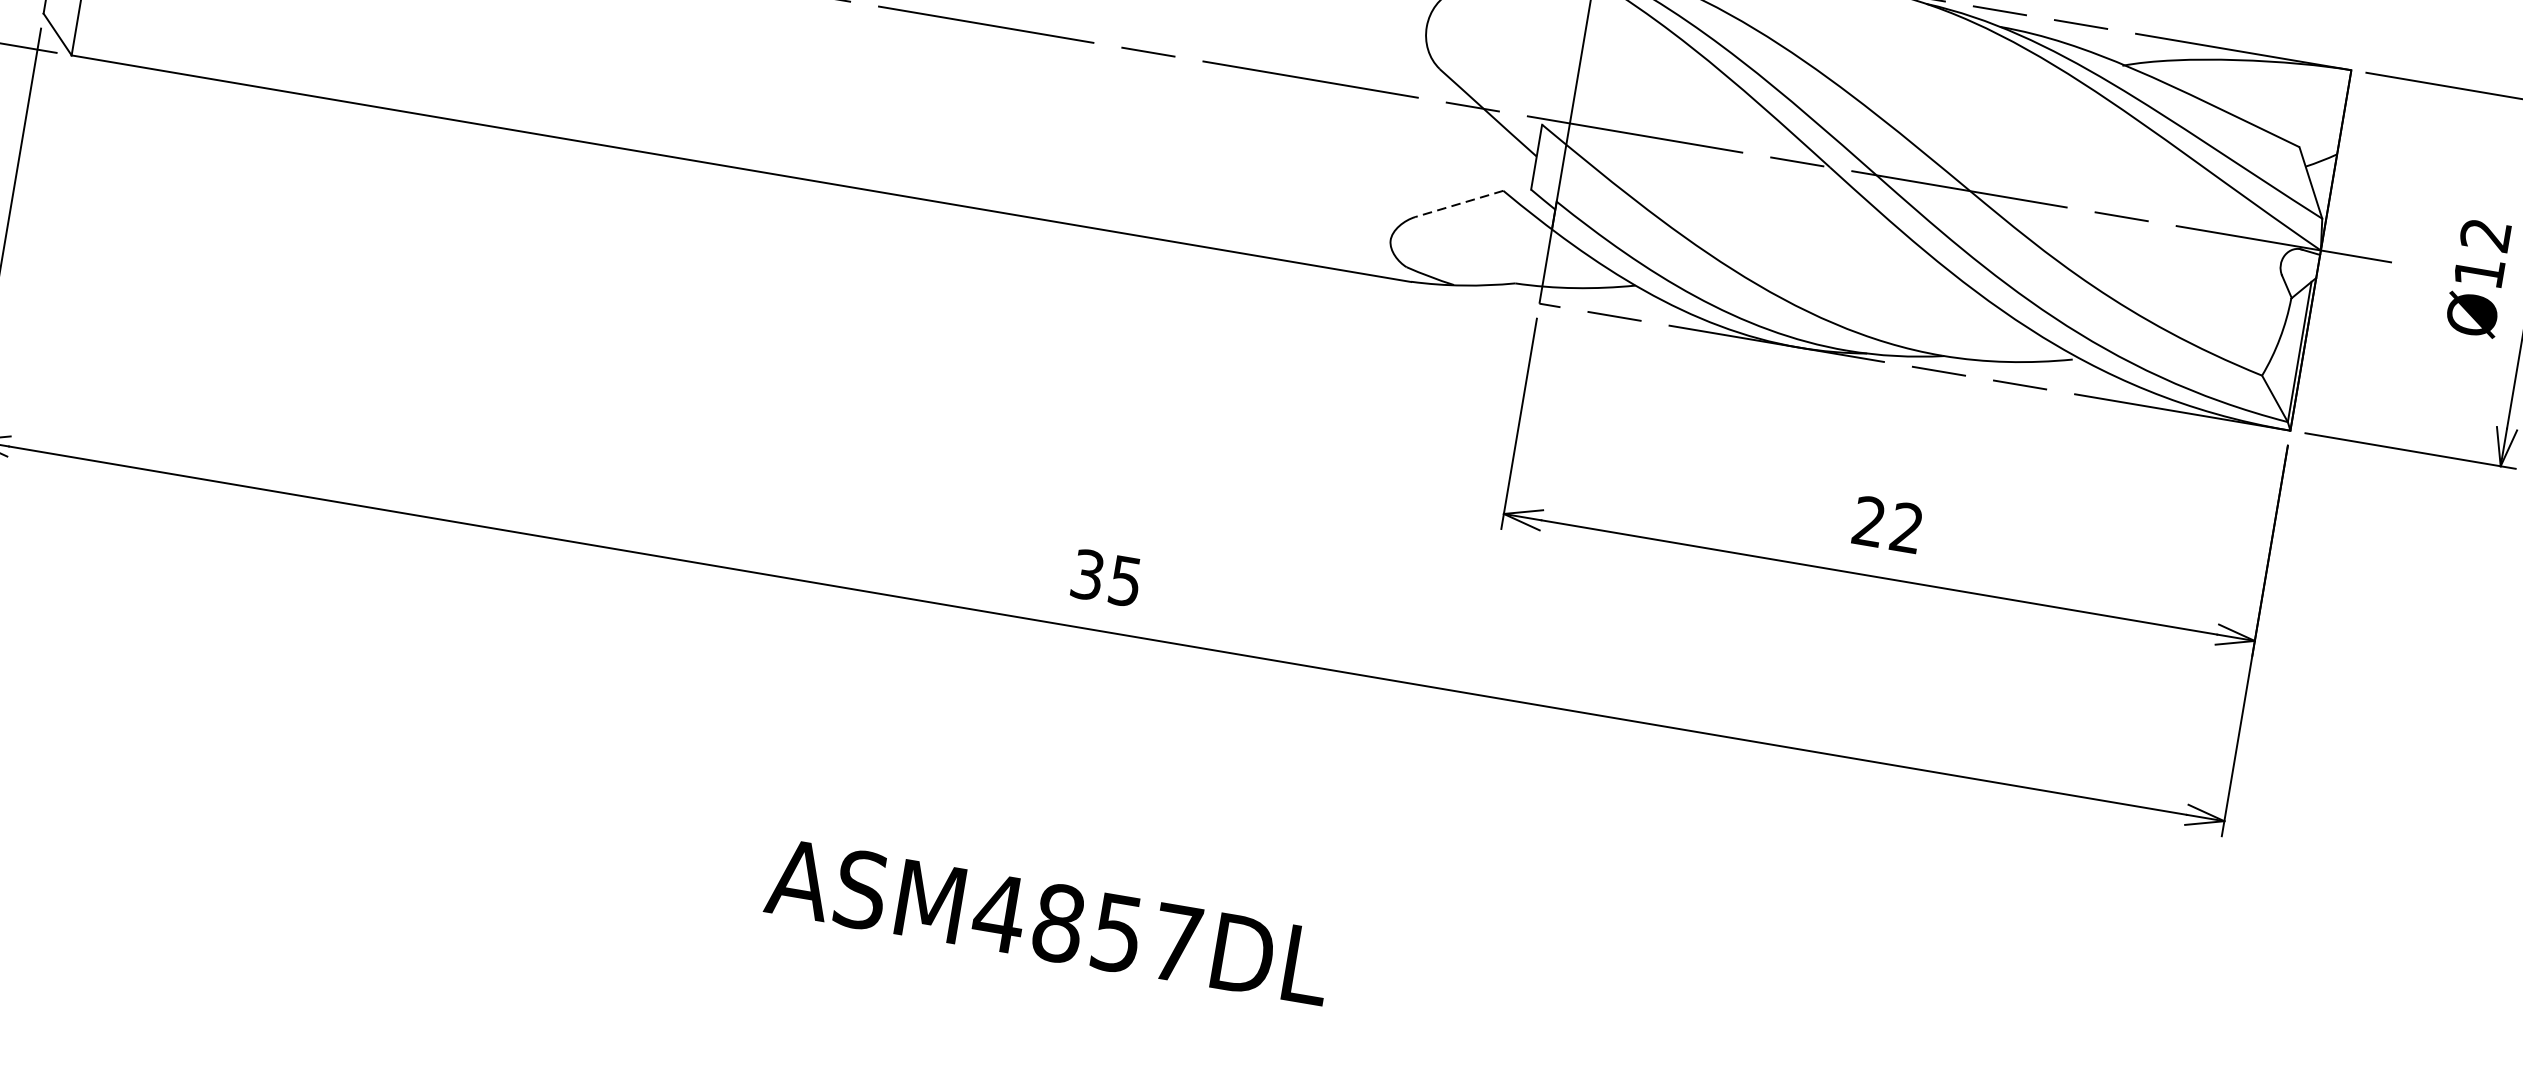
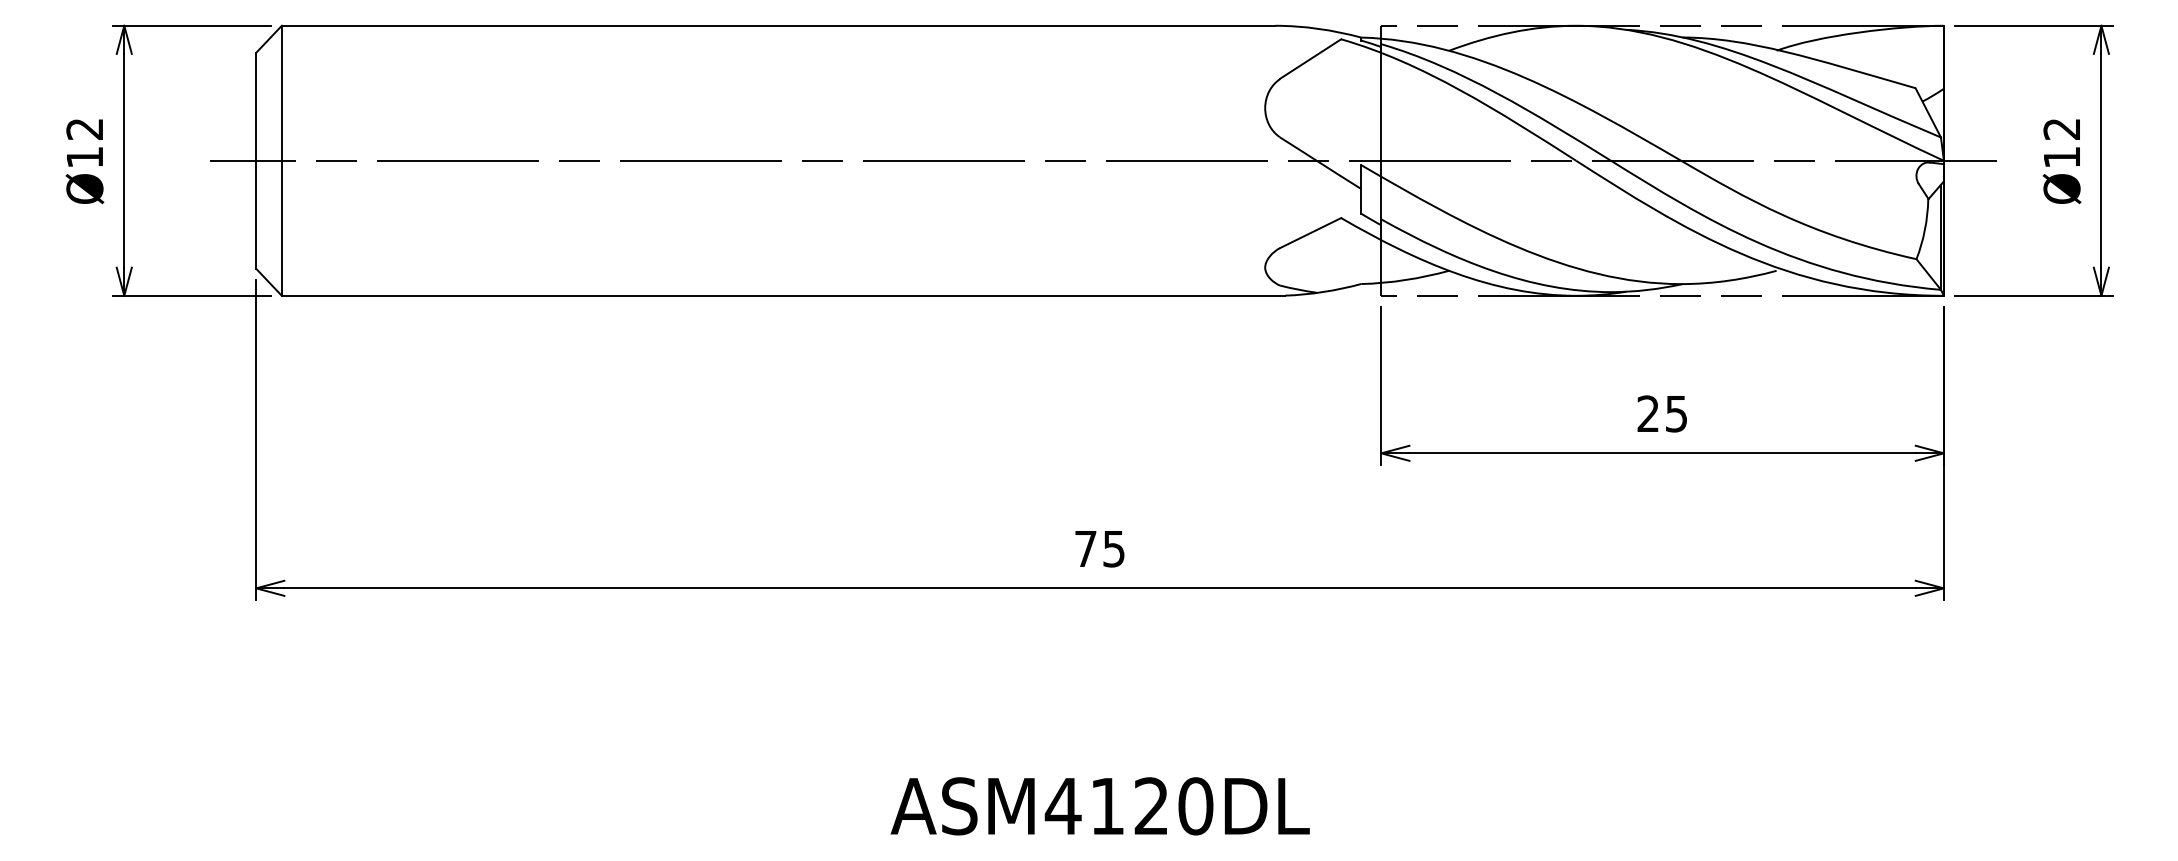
line: (1458, 204) -> (1310, 233), dashed -> solid
text: (1905, 527) -> (1675, 413), 22 -> 25
text: (1087, 574) -> (1085, 548), 35 -> 75
text: (1117, 933) -> (1151, 806), ASM4857DL -> ASM4120DL

